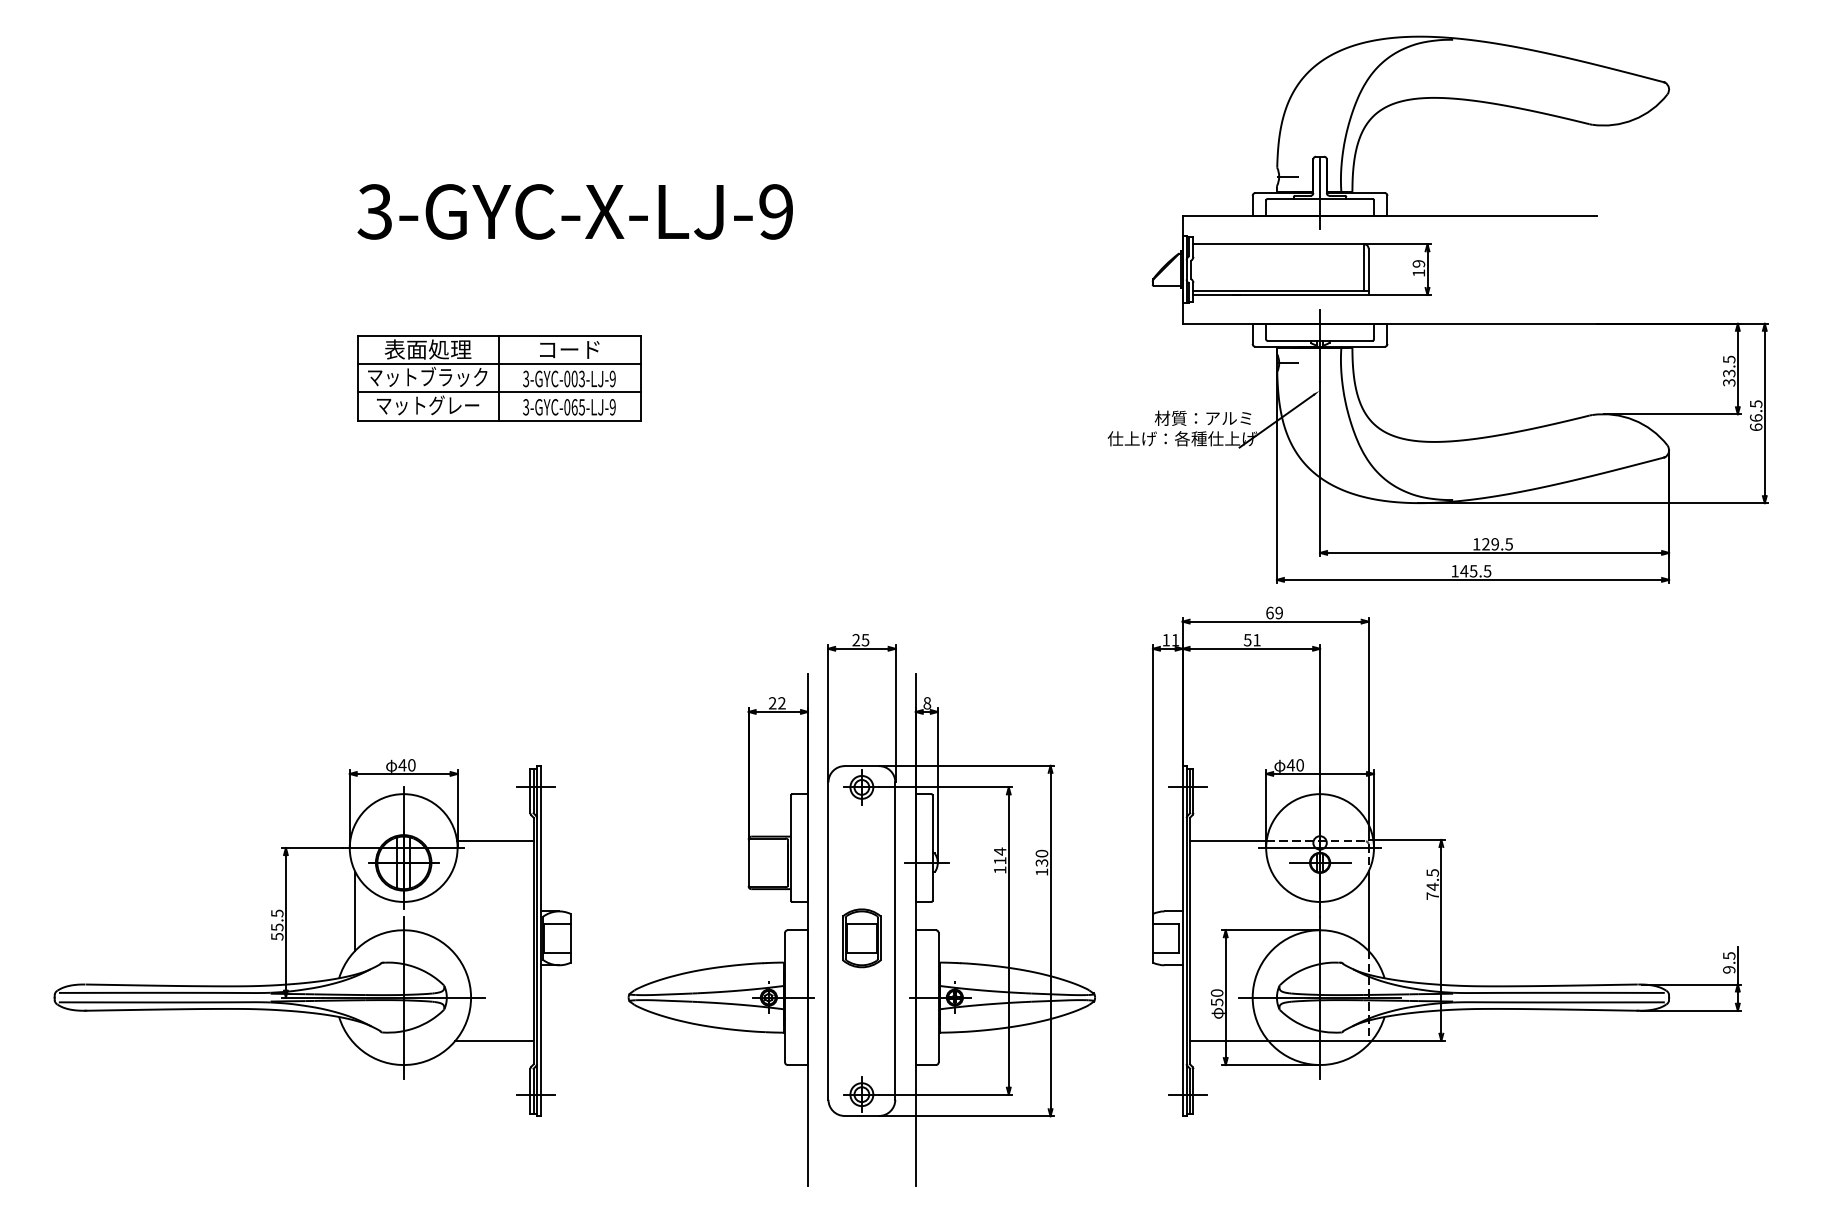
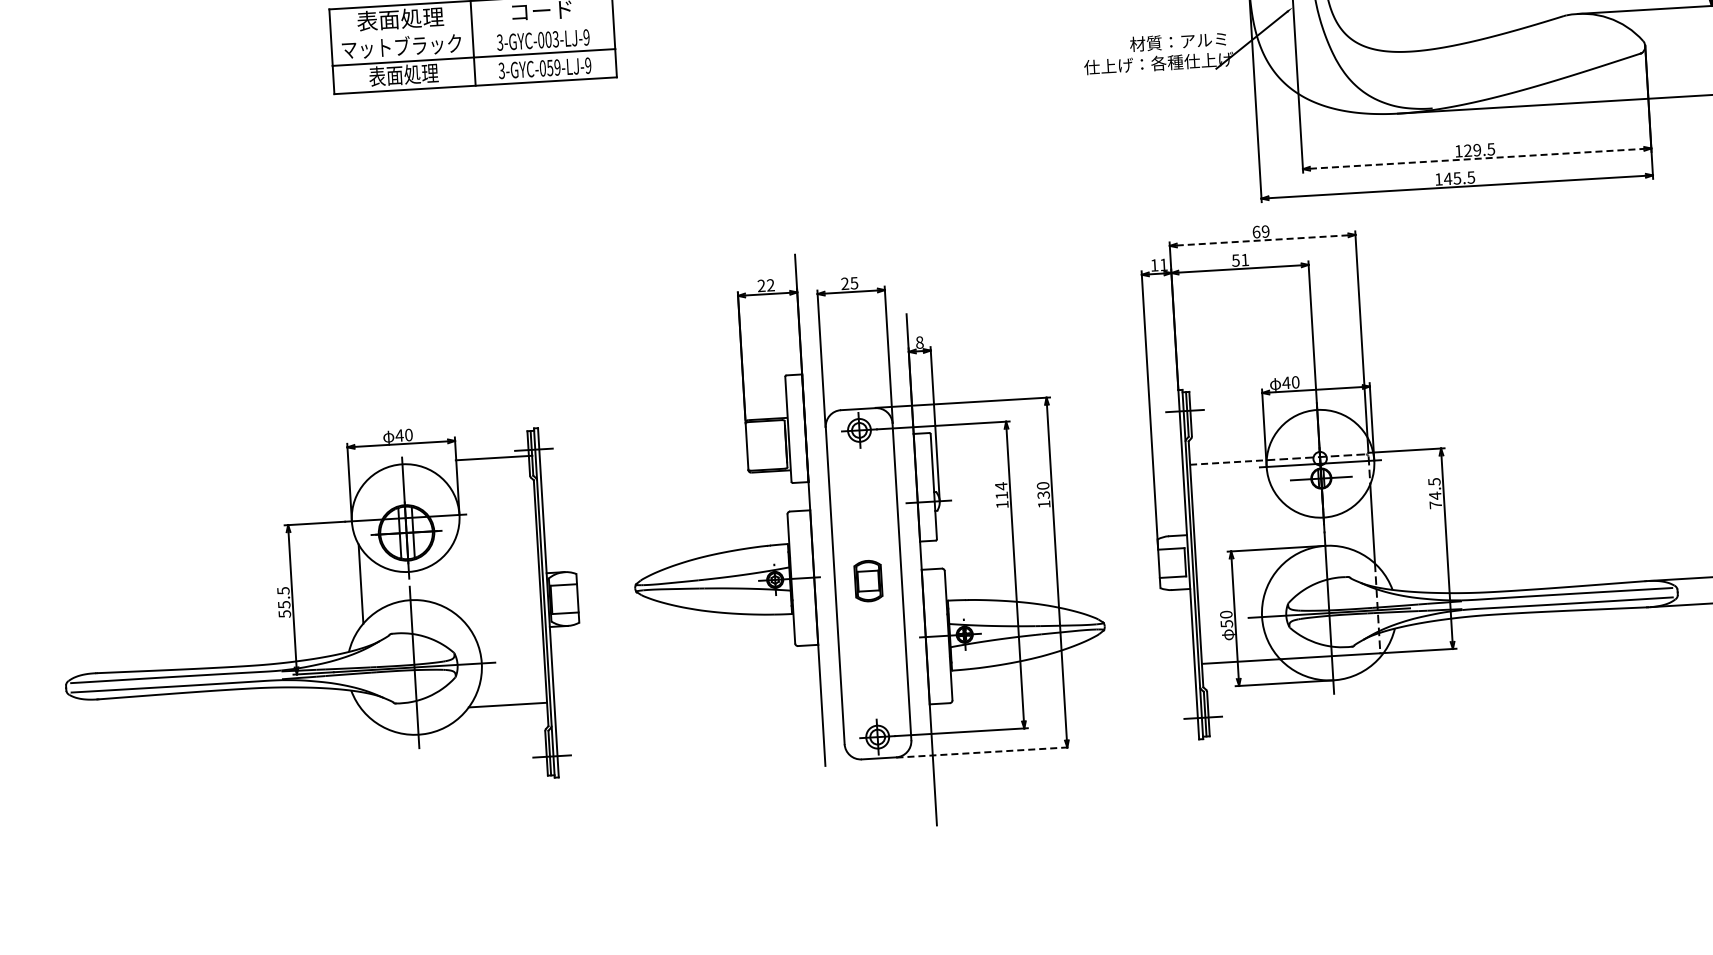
line: (498, 363) -> (471, 28), removed
text: (427, 405) -> (403, 74), マットグレー -> 表面処理
text: (577, 407) -> (553, 68), 3-GYC-065-LJ-9 -> 3-GYC-059-LJ-9
line: (1495, 552) -> (1478, 158), solid -> dashed
line: (1275, 621) -> (1262, 240), solid -> dashed
line: (495, 841) -> (494, 458), moved
line: (1228, 841) -> (1228, 462), solid -> dashed
part: (861, 938) -> (868, 581), size x0.7
part: (722, 965) -> (726, 550), moved
line: (967, 1116) -> (984, 752), solid -> dashed

